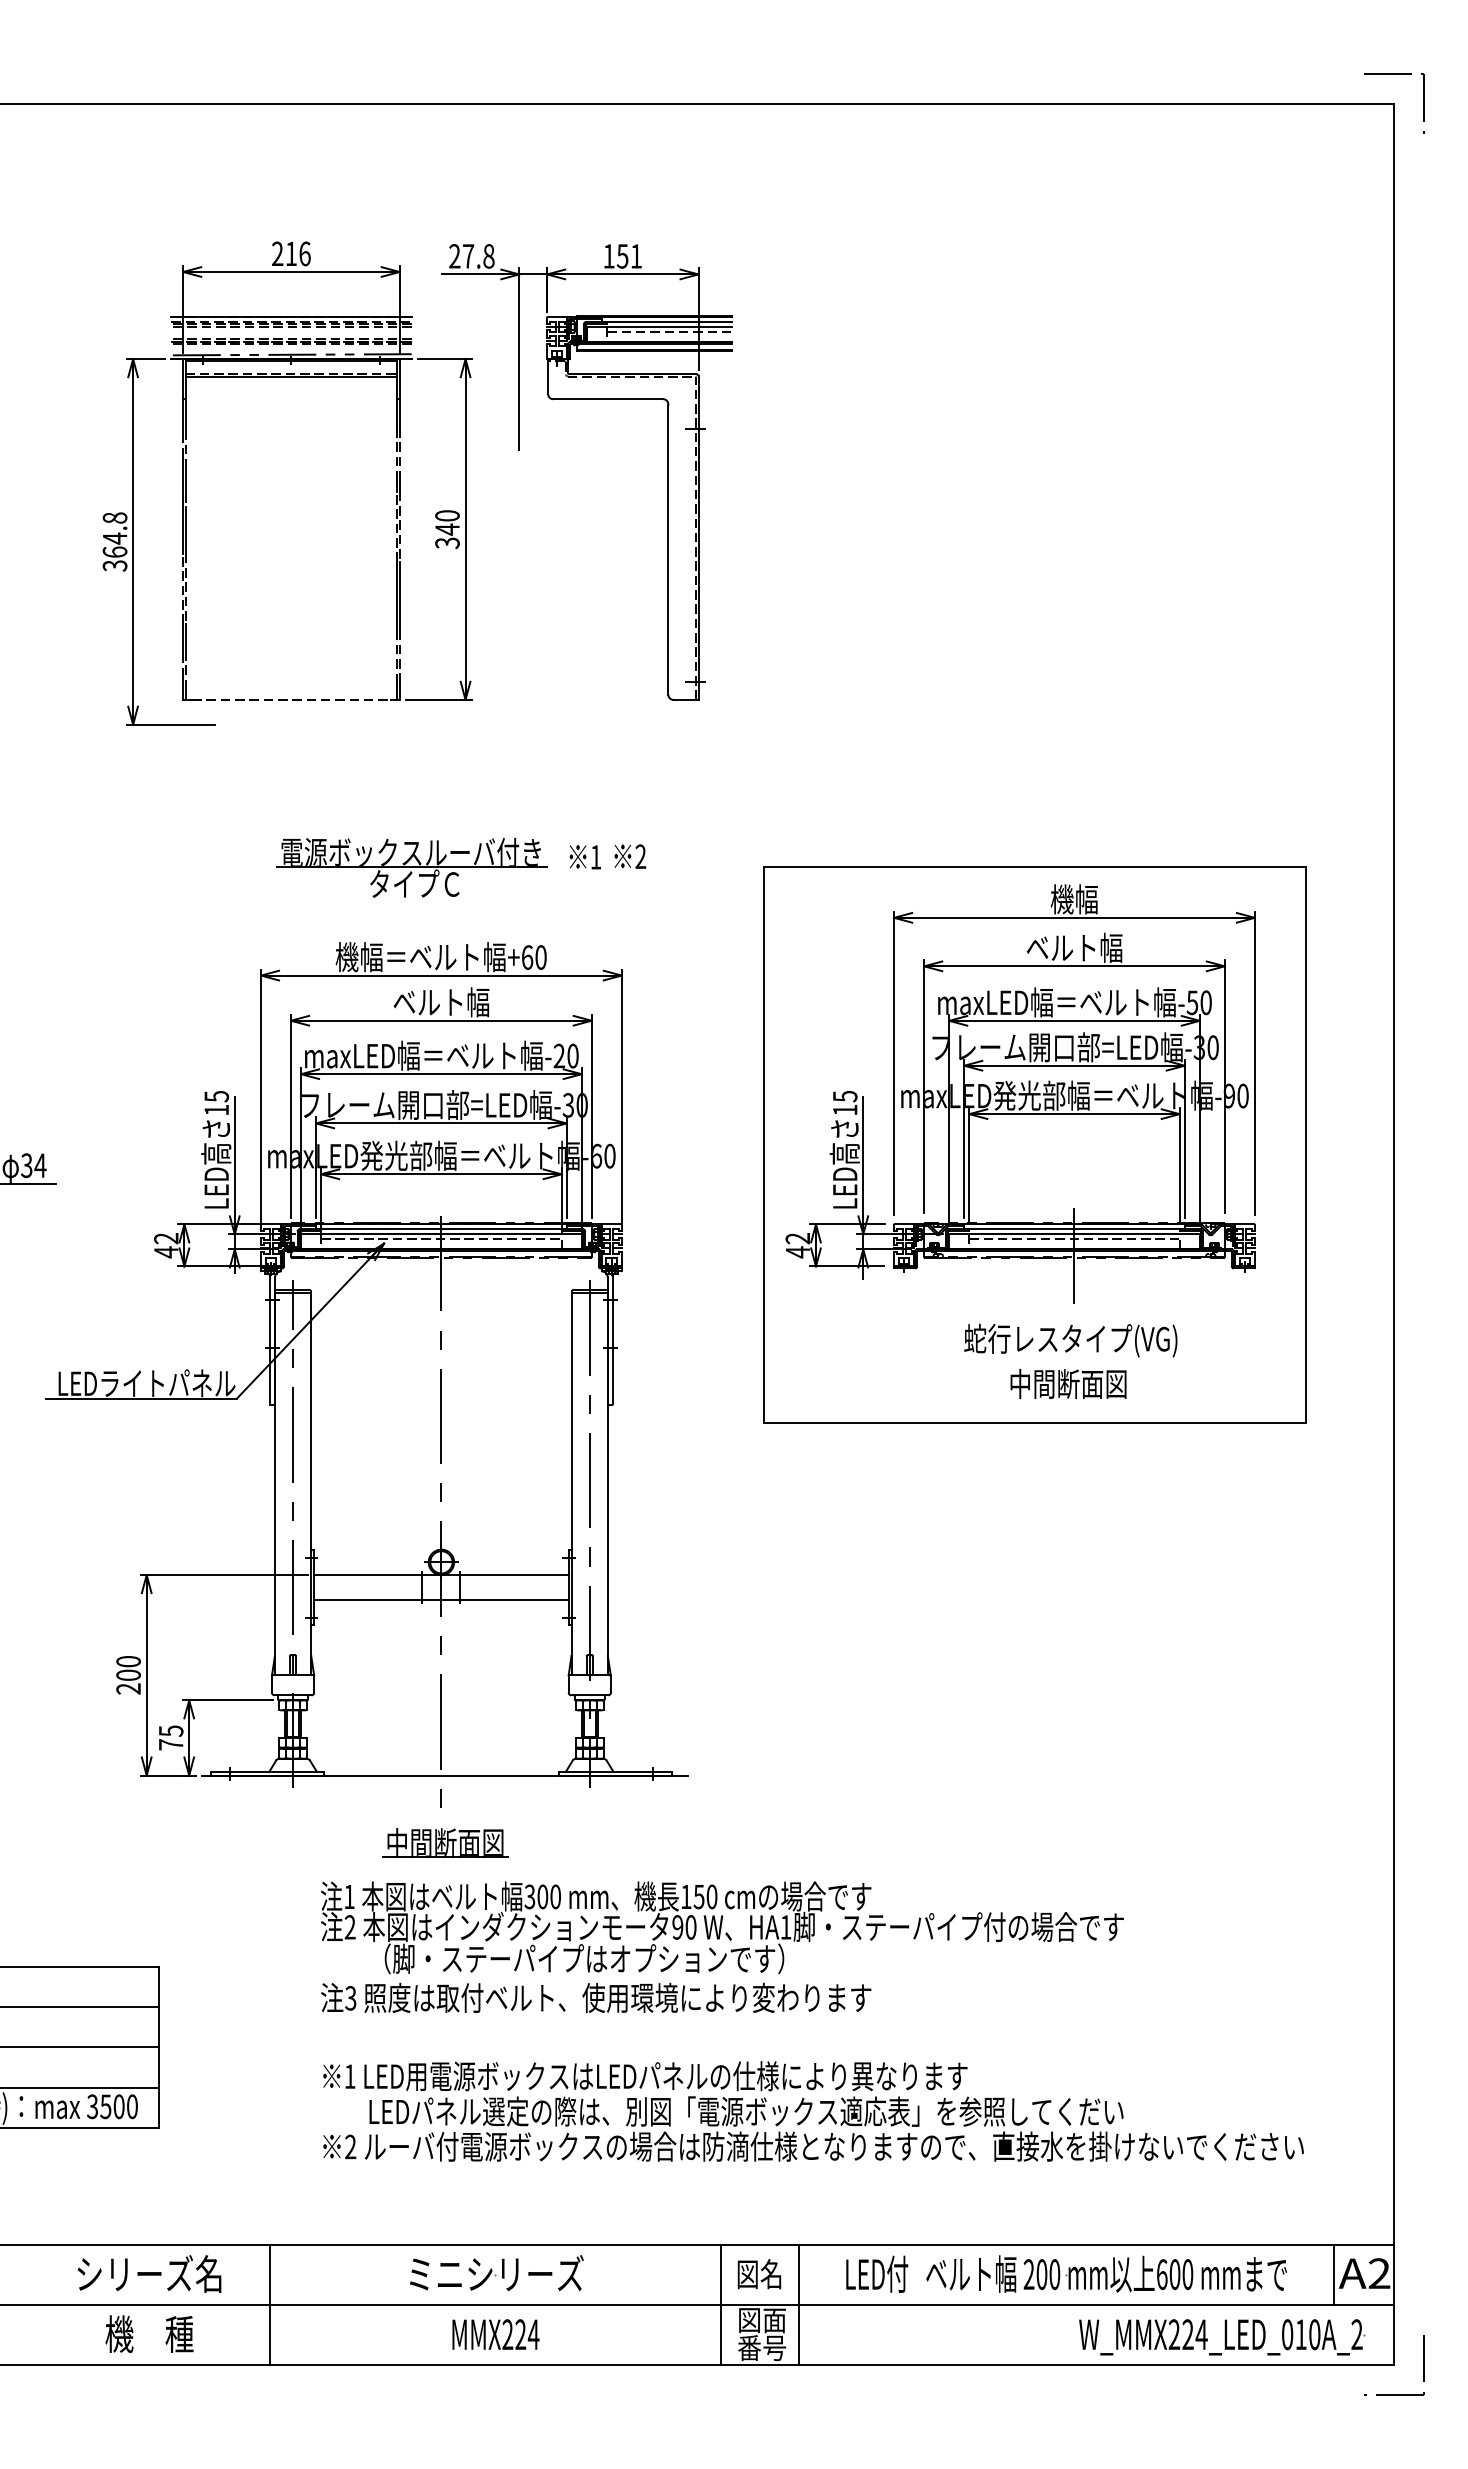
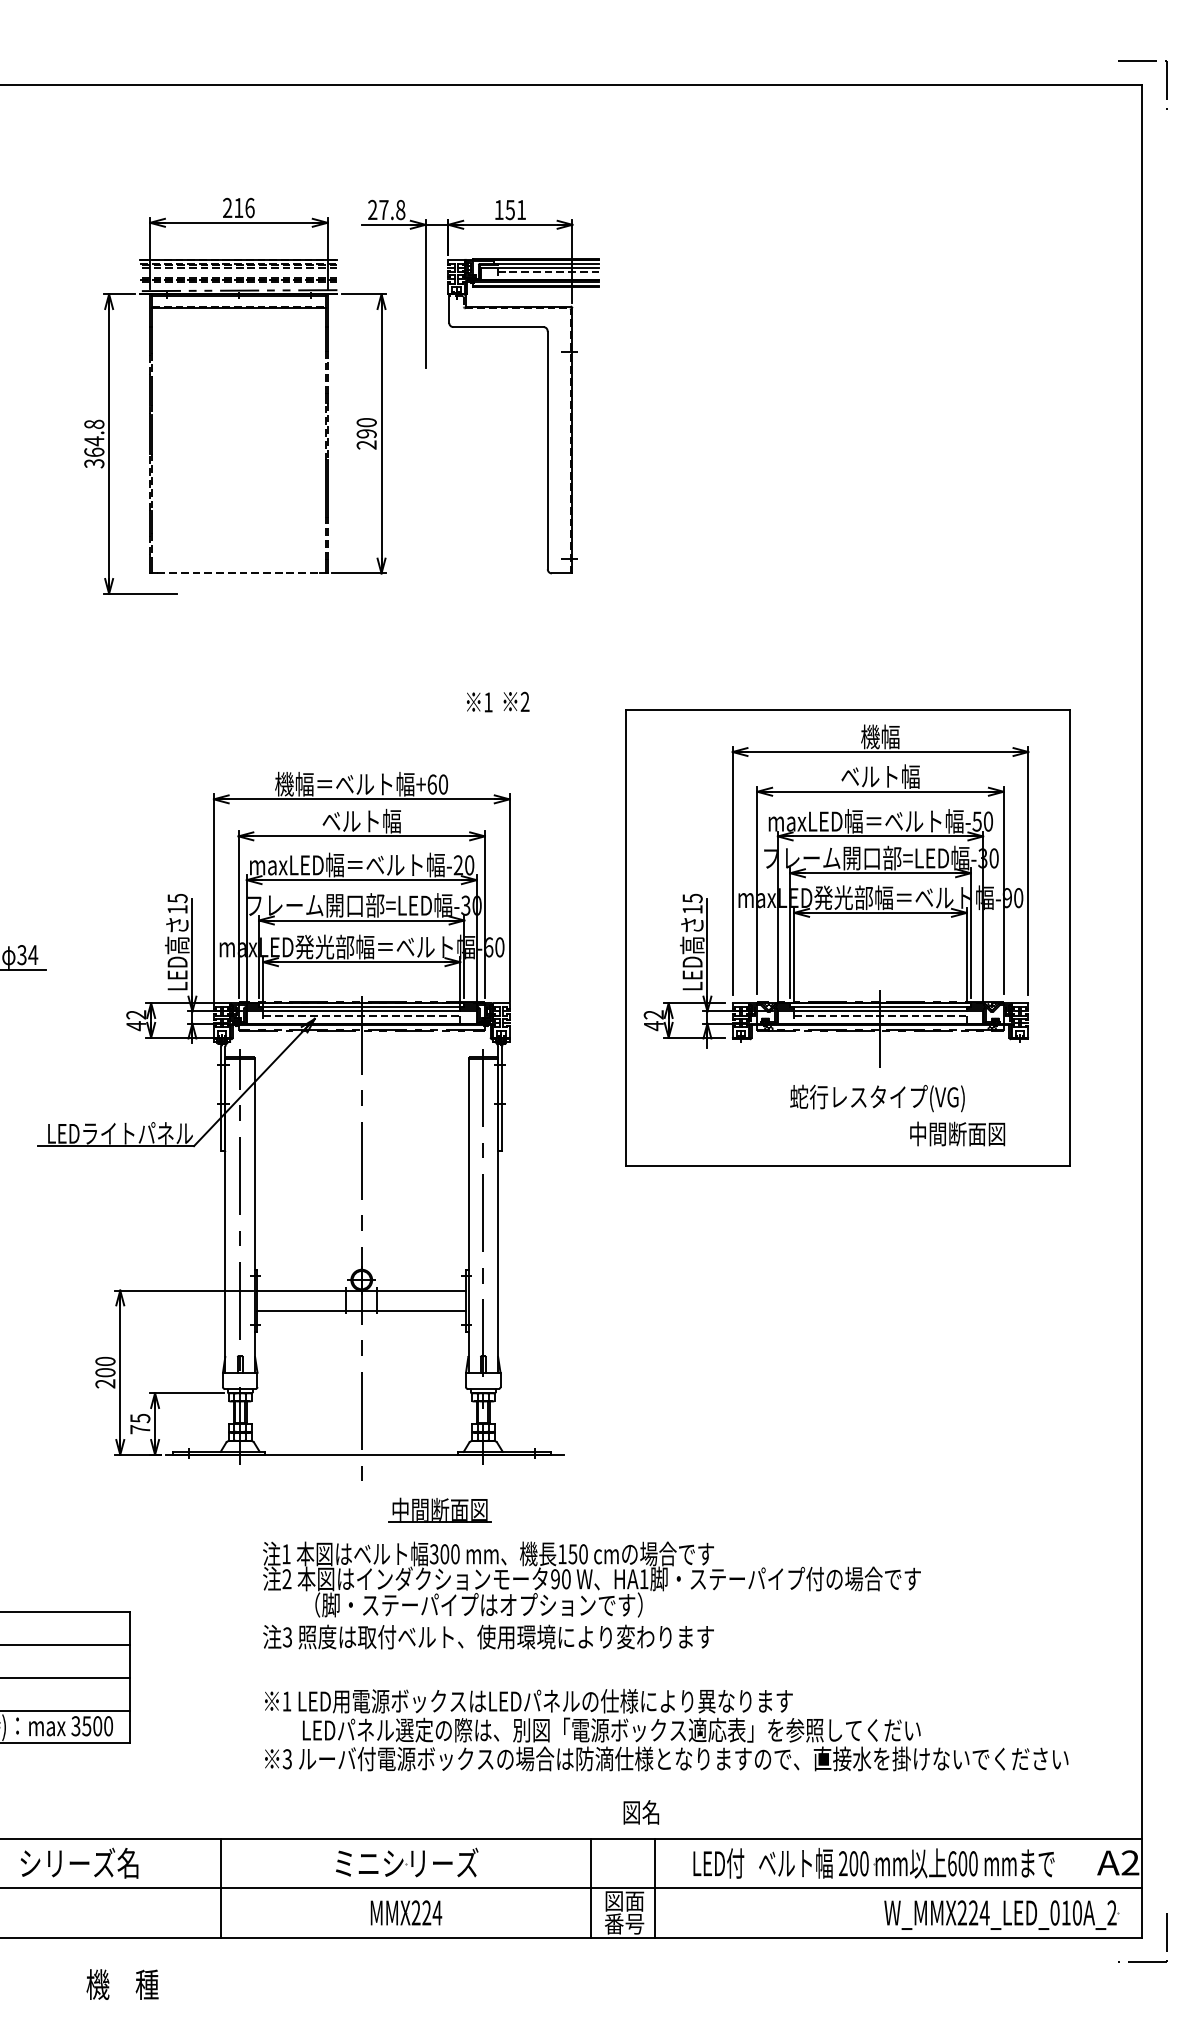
text: (447, 535) -> (366, 438), 340 -> 290
part: (411, 867) -> (337, 710), removed
text: (1068, 1383) -> (957, 1133), moved
part: (444, 1842) -> (439, 1509), moved
text: (349, 2147) -> (286, 1759), 2 -> 3
text: (149, 2273) -> (79, 1862), moved
text: (759, 2274) -> (641, 1812), moved
line: (1334, 2274) -> (1093, 1863), removed
text: (149, 2334) -> (122, 1984), moved

